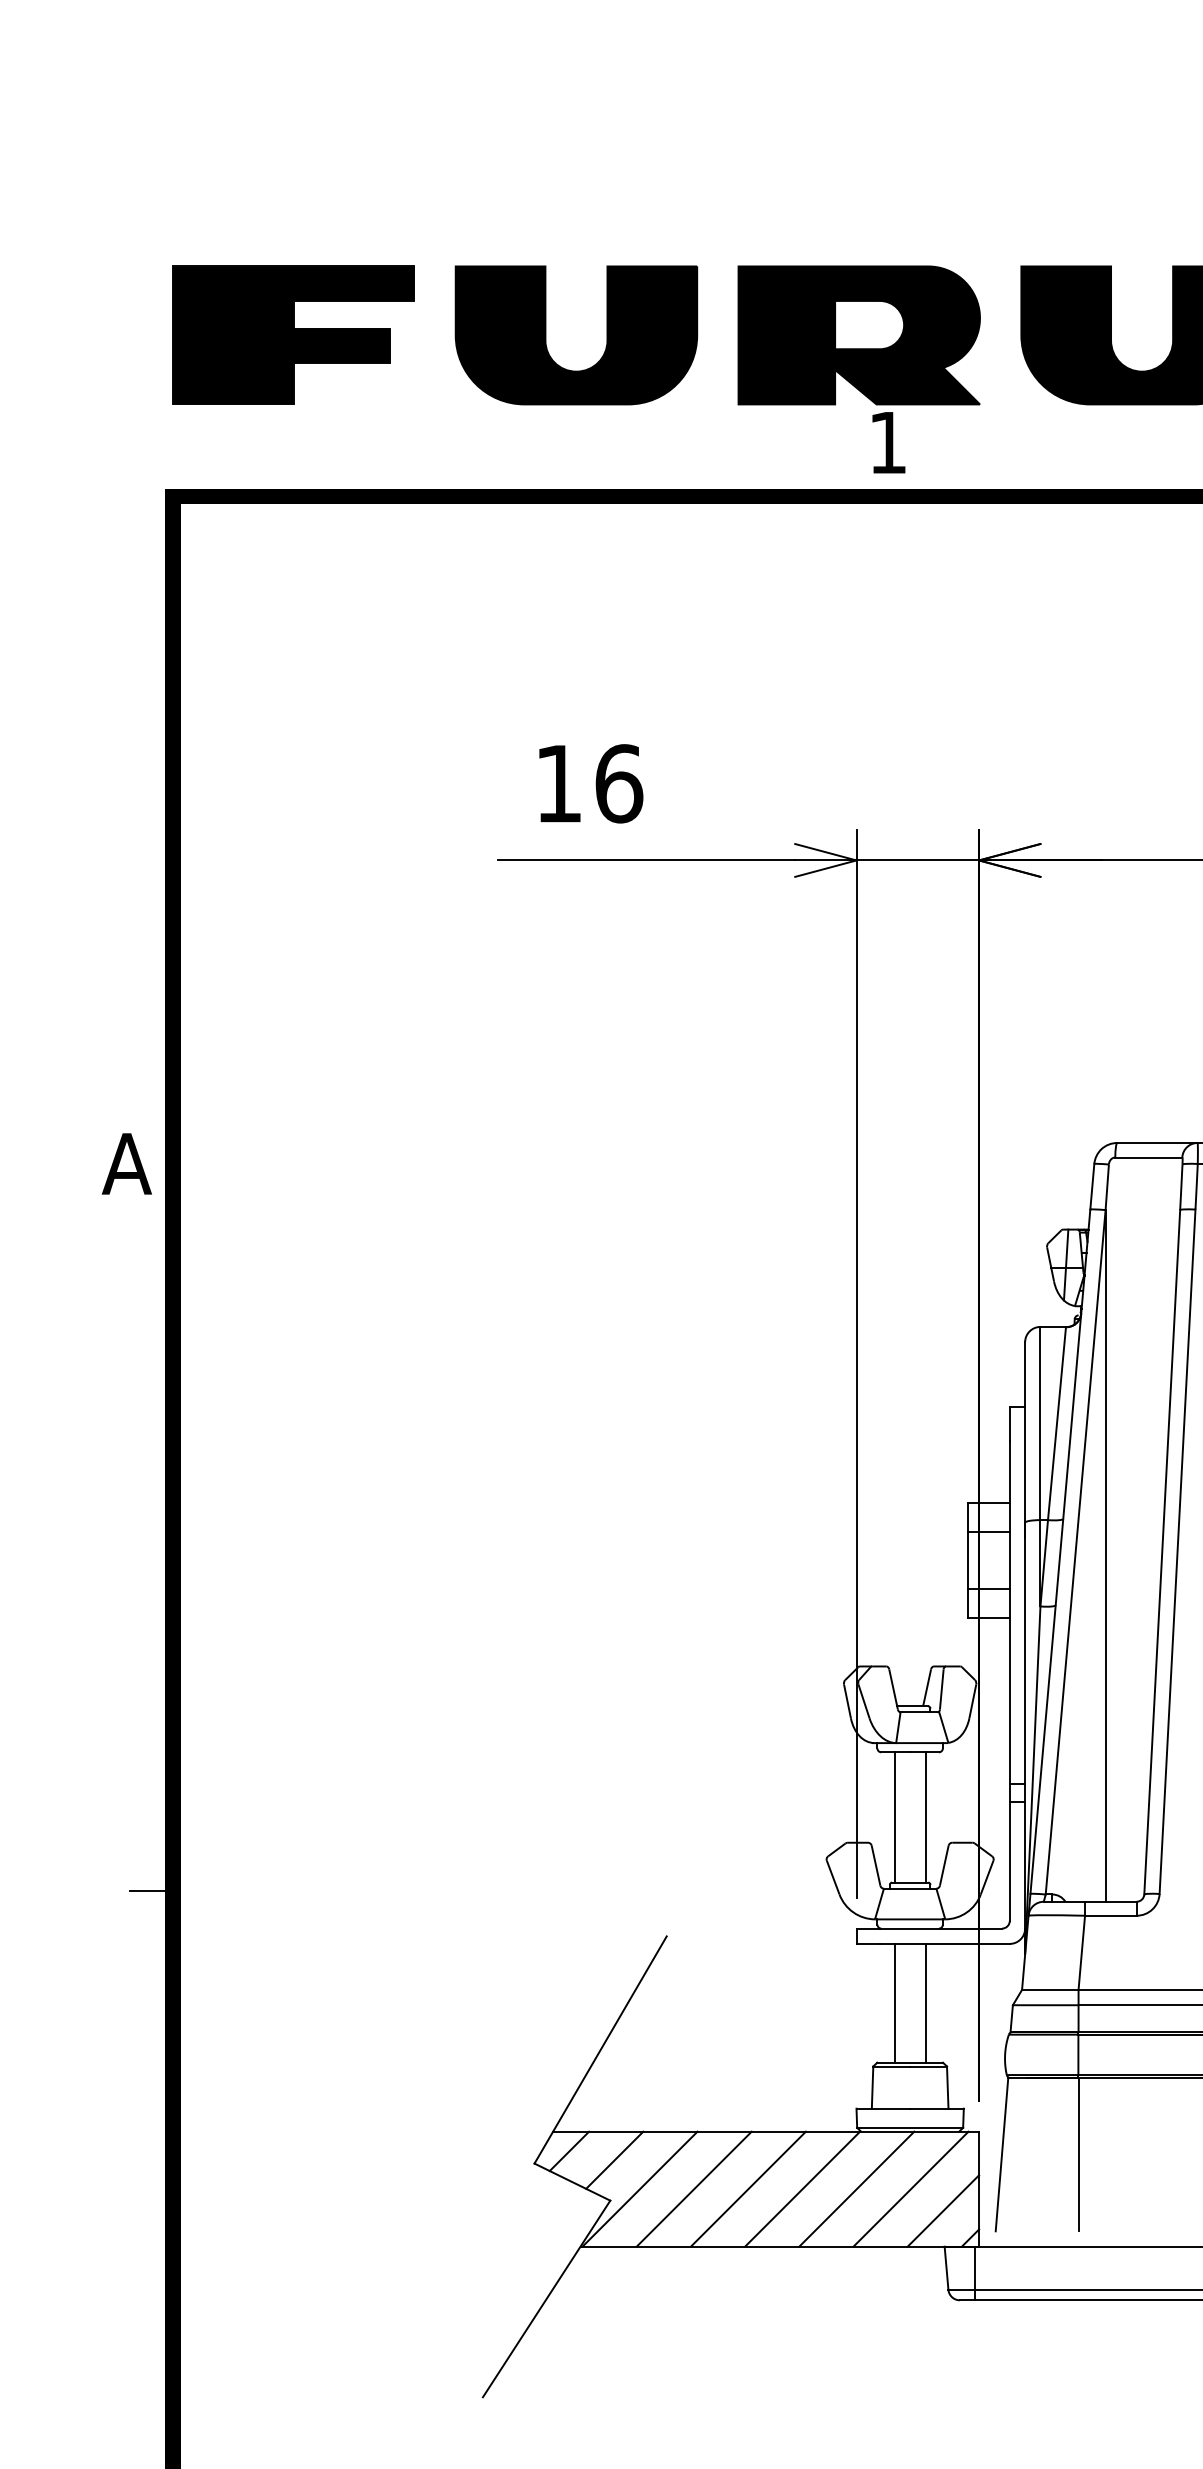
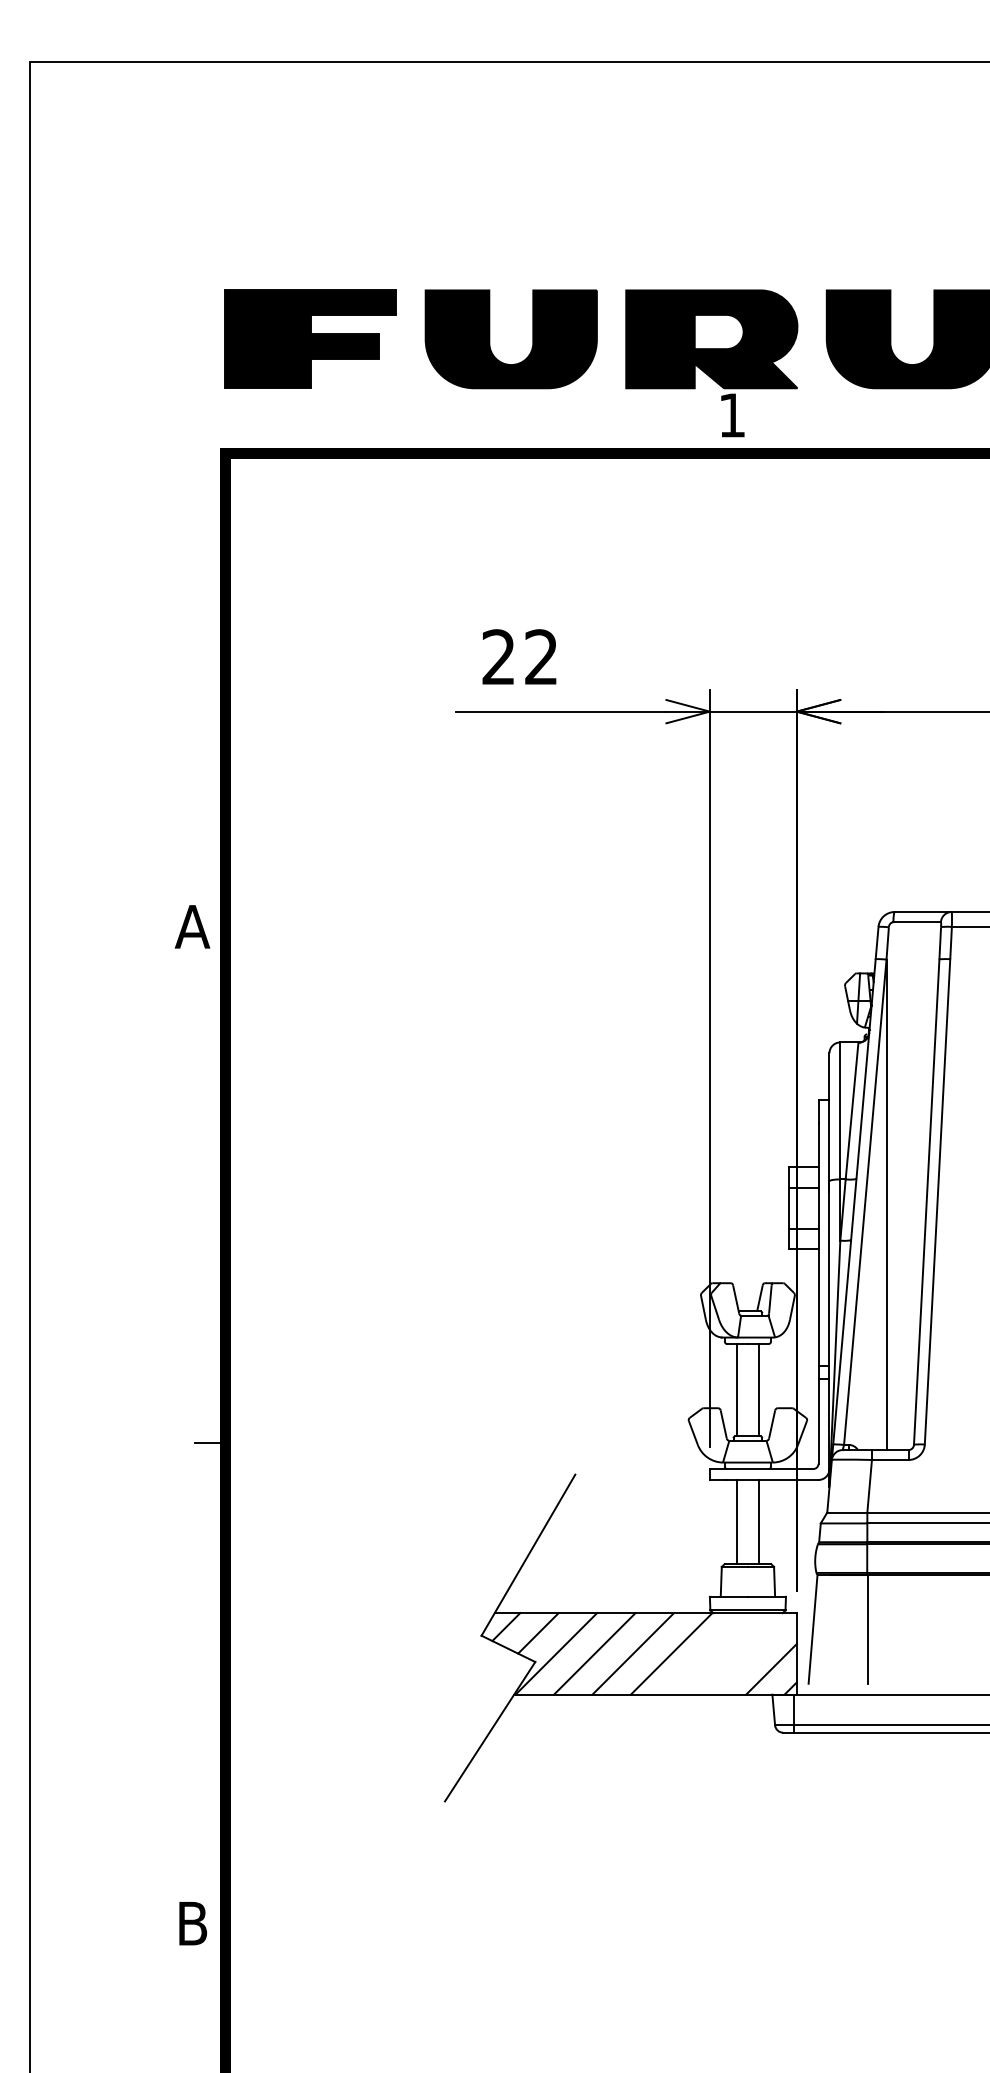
text: (589, 784) -> (520, 657), 16 -> 22
line: (855, 2188) -> (709, 1653), removed
line: (910, 2188) -> (748, 1653), removed

